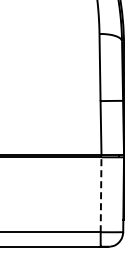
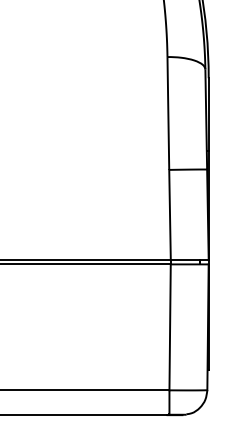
line: (101, 194) -> (170, 326), dashed -> solid

